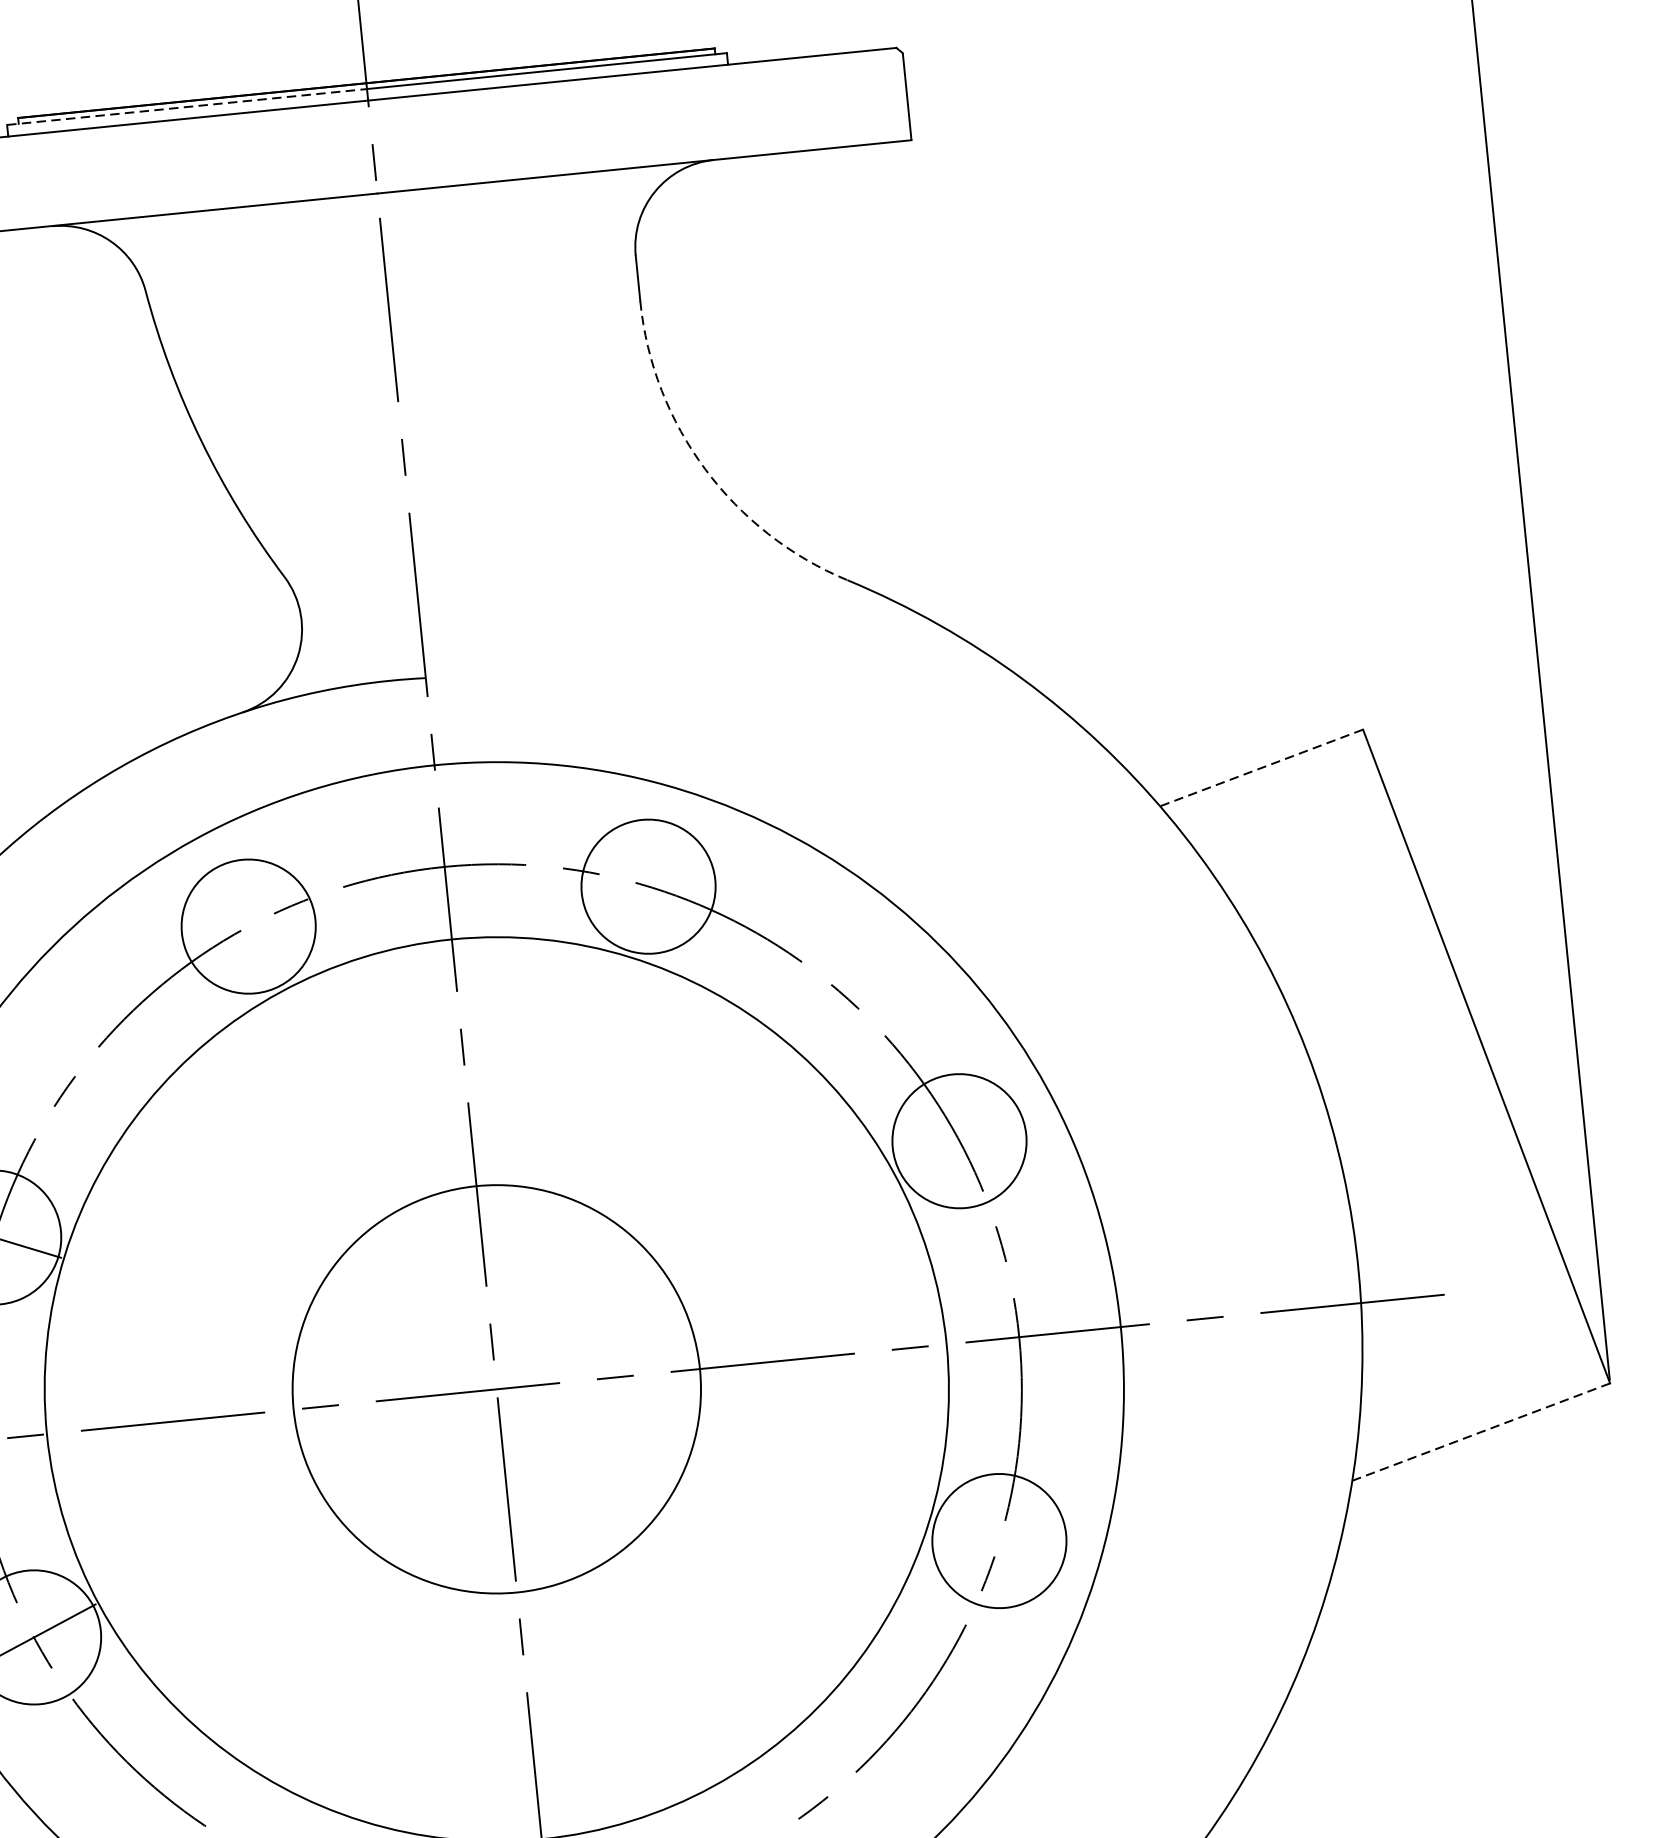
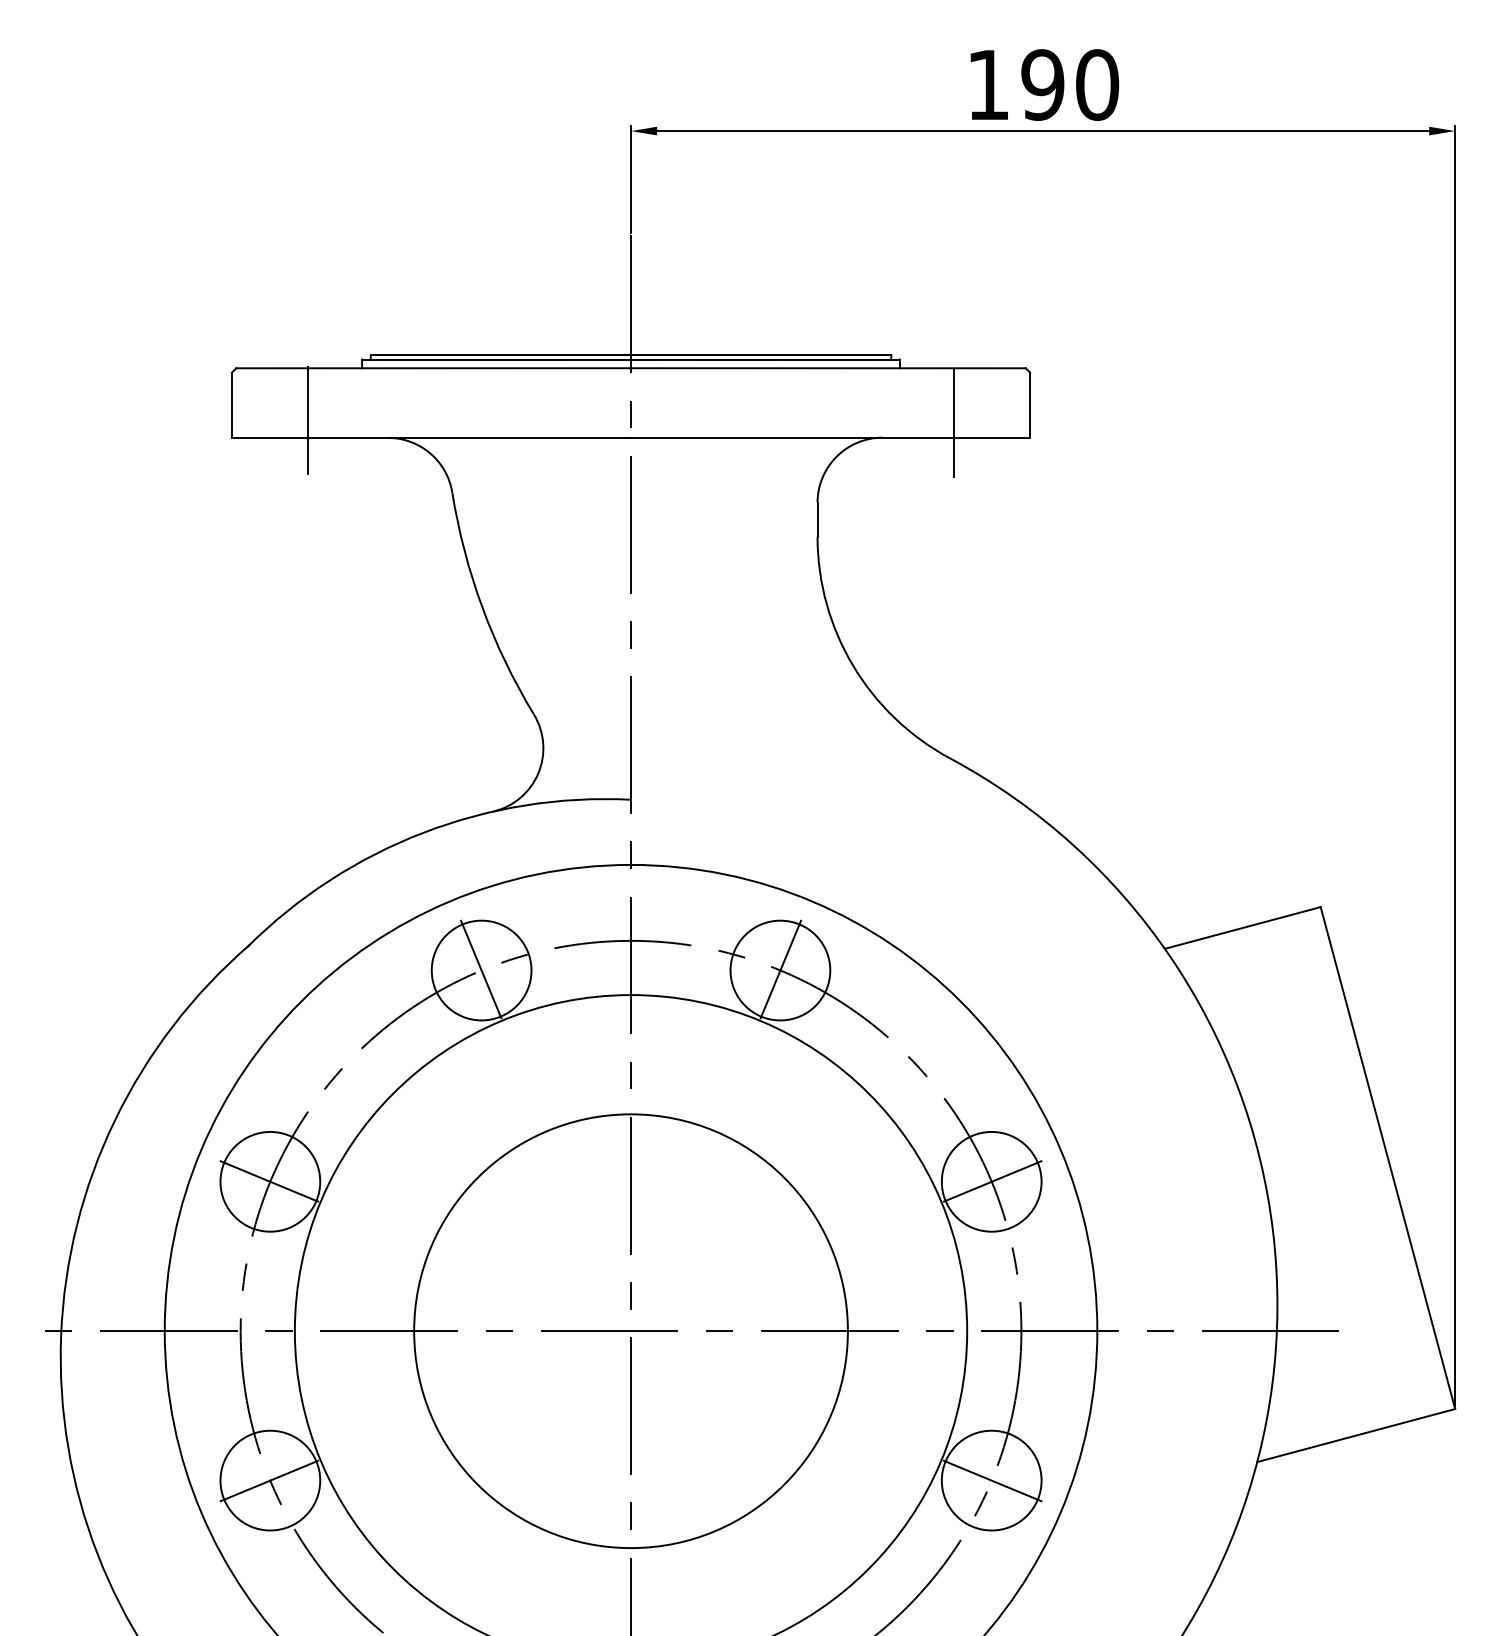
line: (188, 106) -> (497, 359), dashed -> solid
line: (807, 131) -> (953, 423), added
arc: (705, 468) -> (853, 665), dashed -> solid
line: (1261, 767) -> (1242, 927), dashed -> solid
line: (648, 885) -> (780, 969), added
line: (247, 925) -> (480, 969), added
line: (960, 1139) -> (992, 1180), added
circle: (496, 1389) -> (630, 1331), size x1.43
line: (1480, 1432) -> (1355, 1435), dashed -> solid
line: (1000, 1540) -> (992, 1480), added

